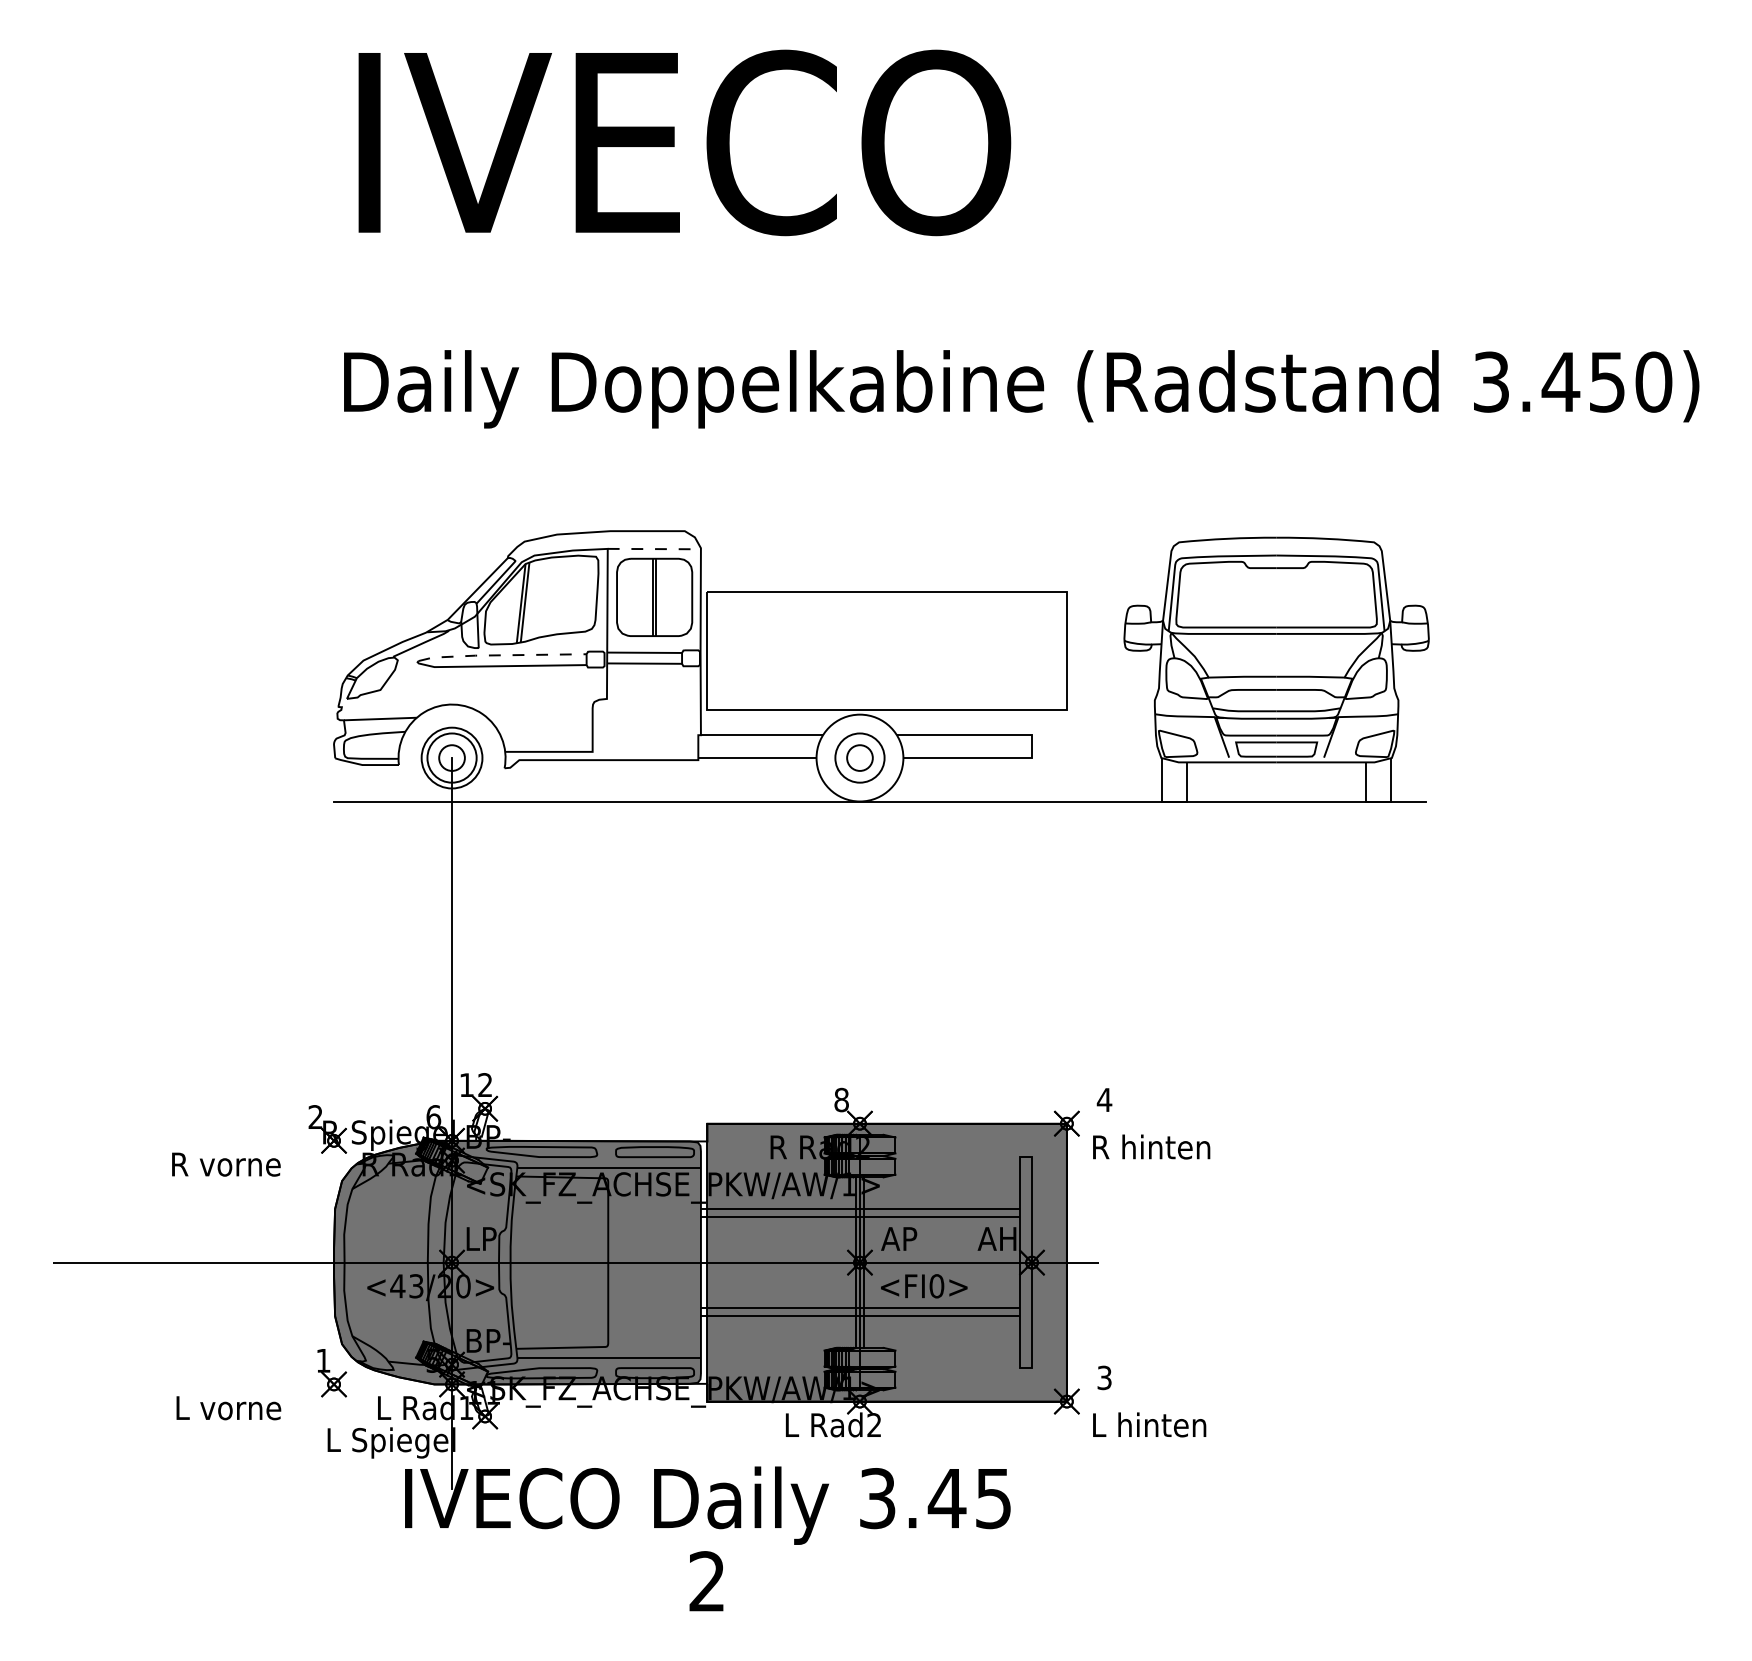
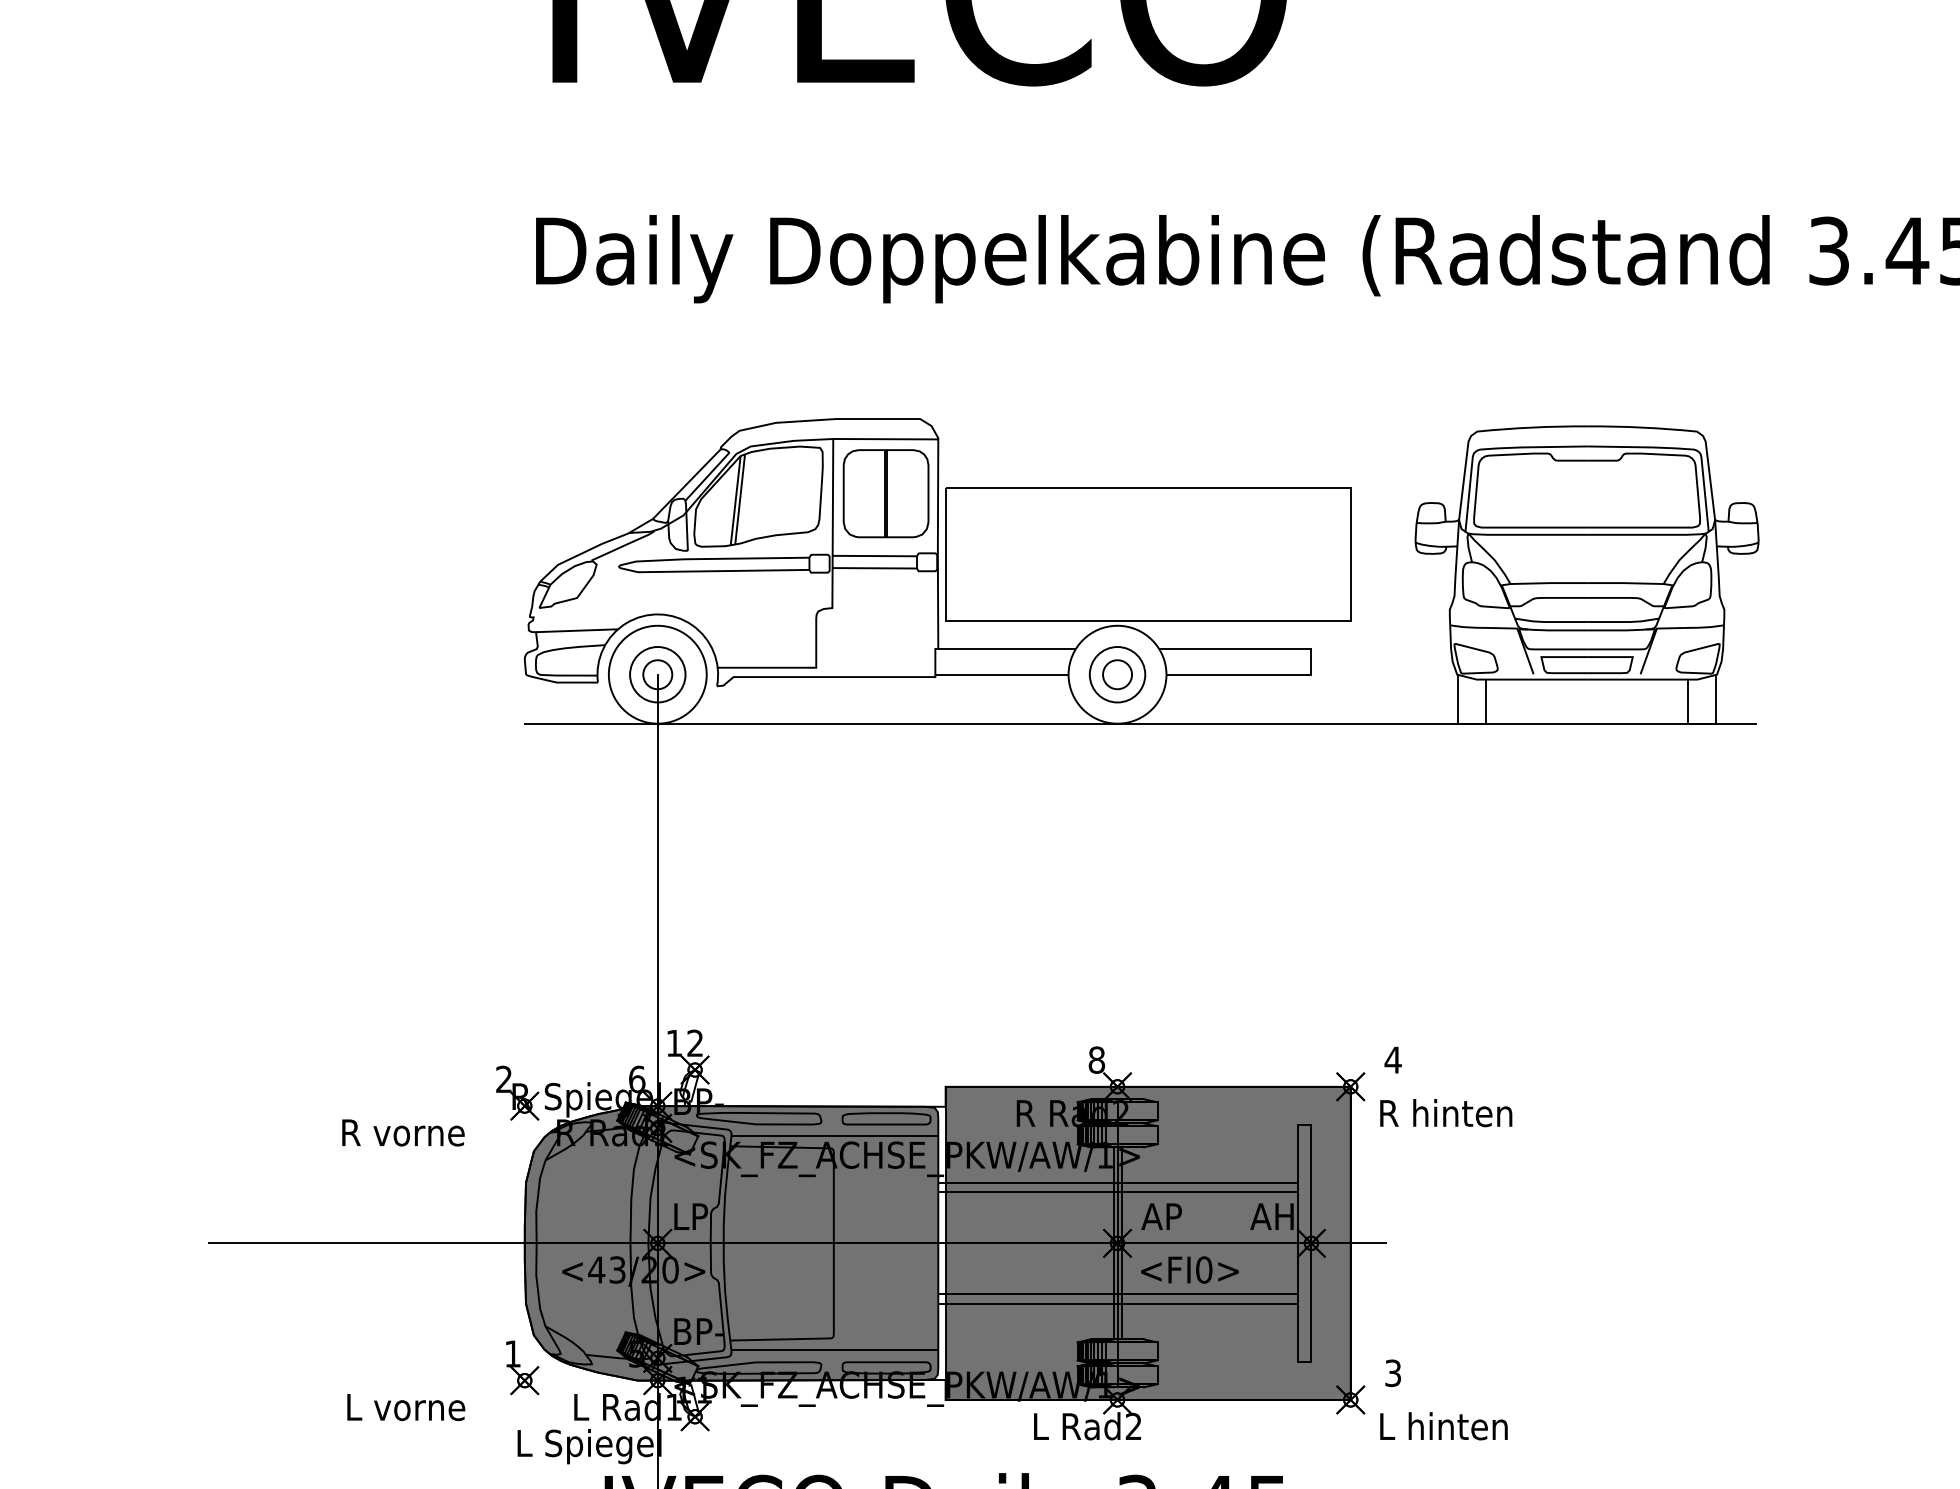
line: (654, 549) -> (885, 439), dashed -> solid
line: (501, 655) -> (713, 559), dashed -> solid
circle: (451, 757) -> (657, 674), size x1.43

